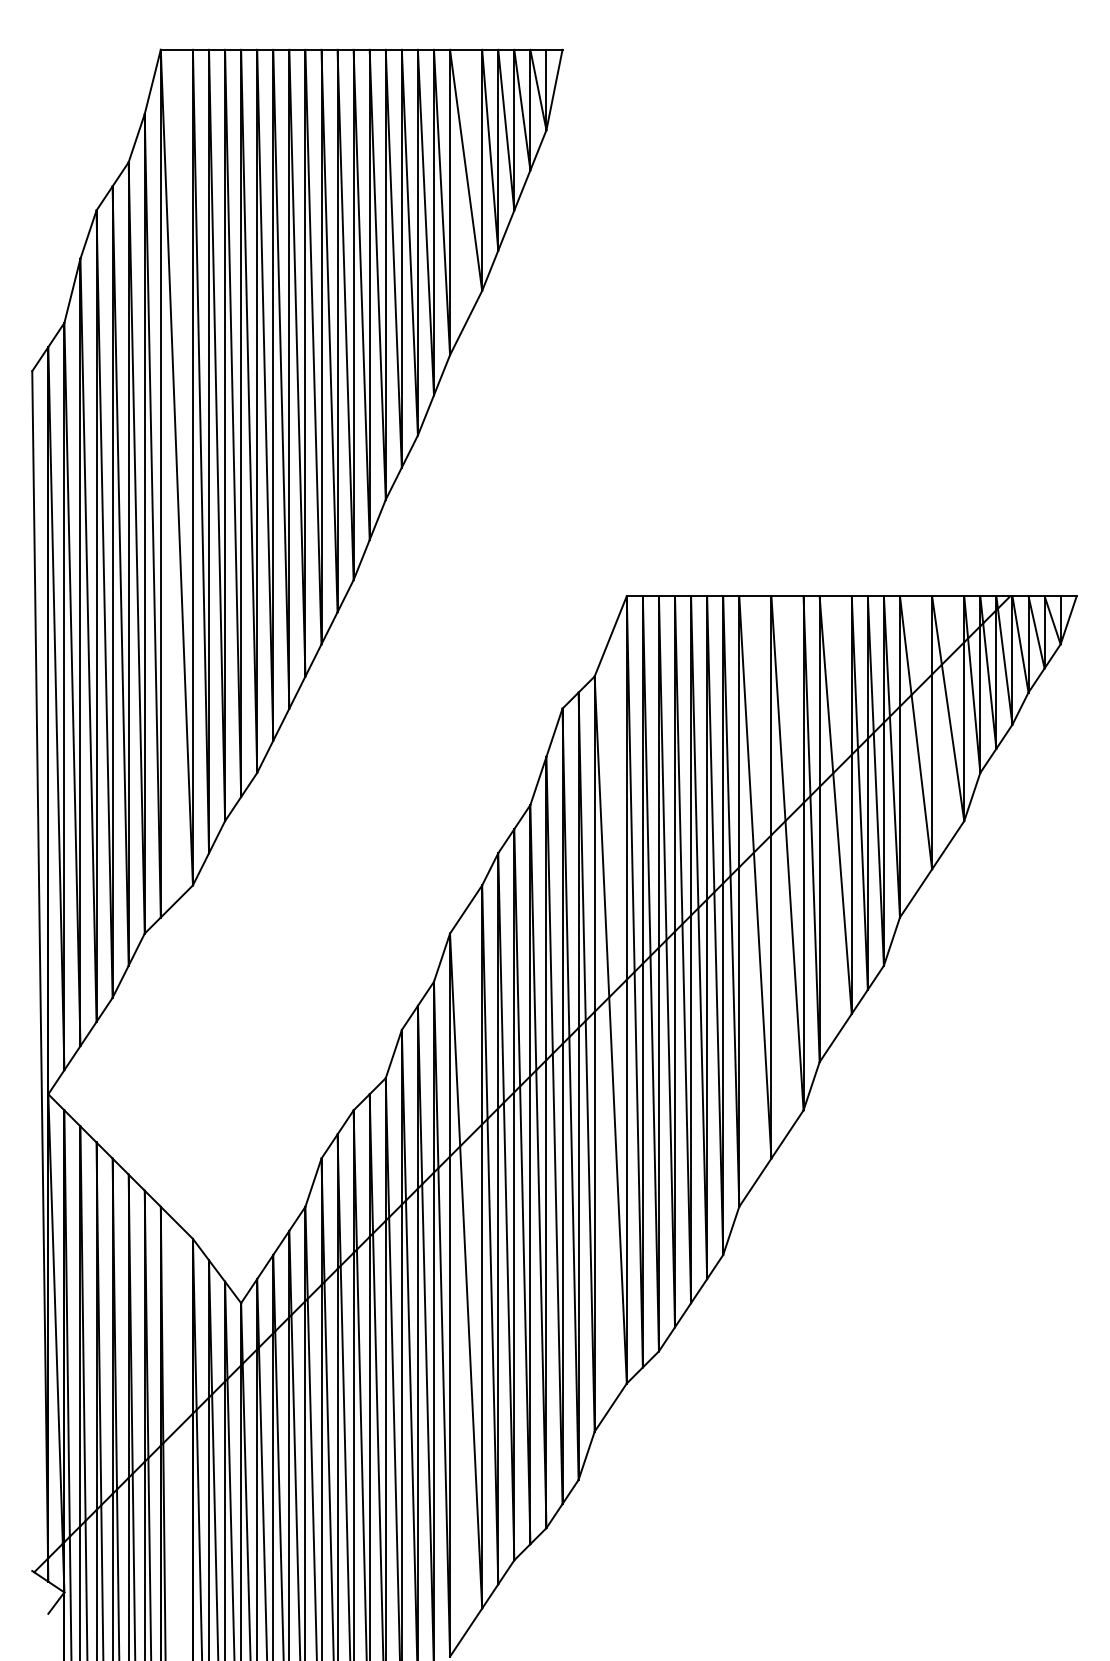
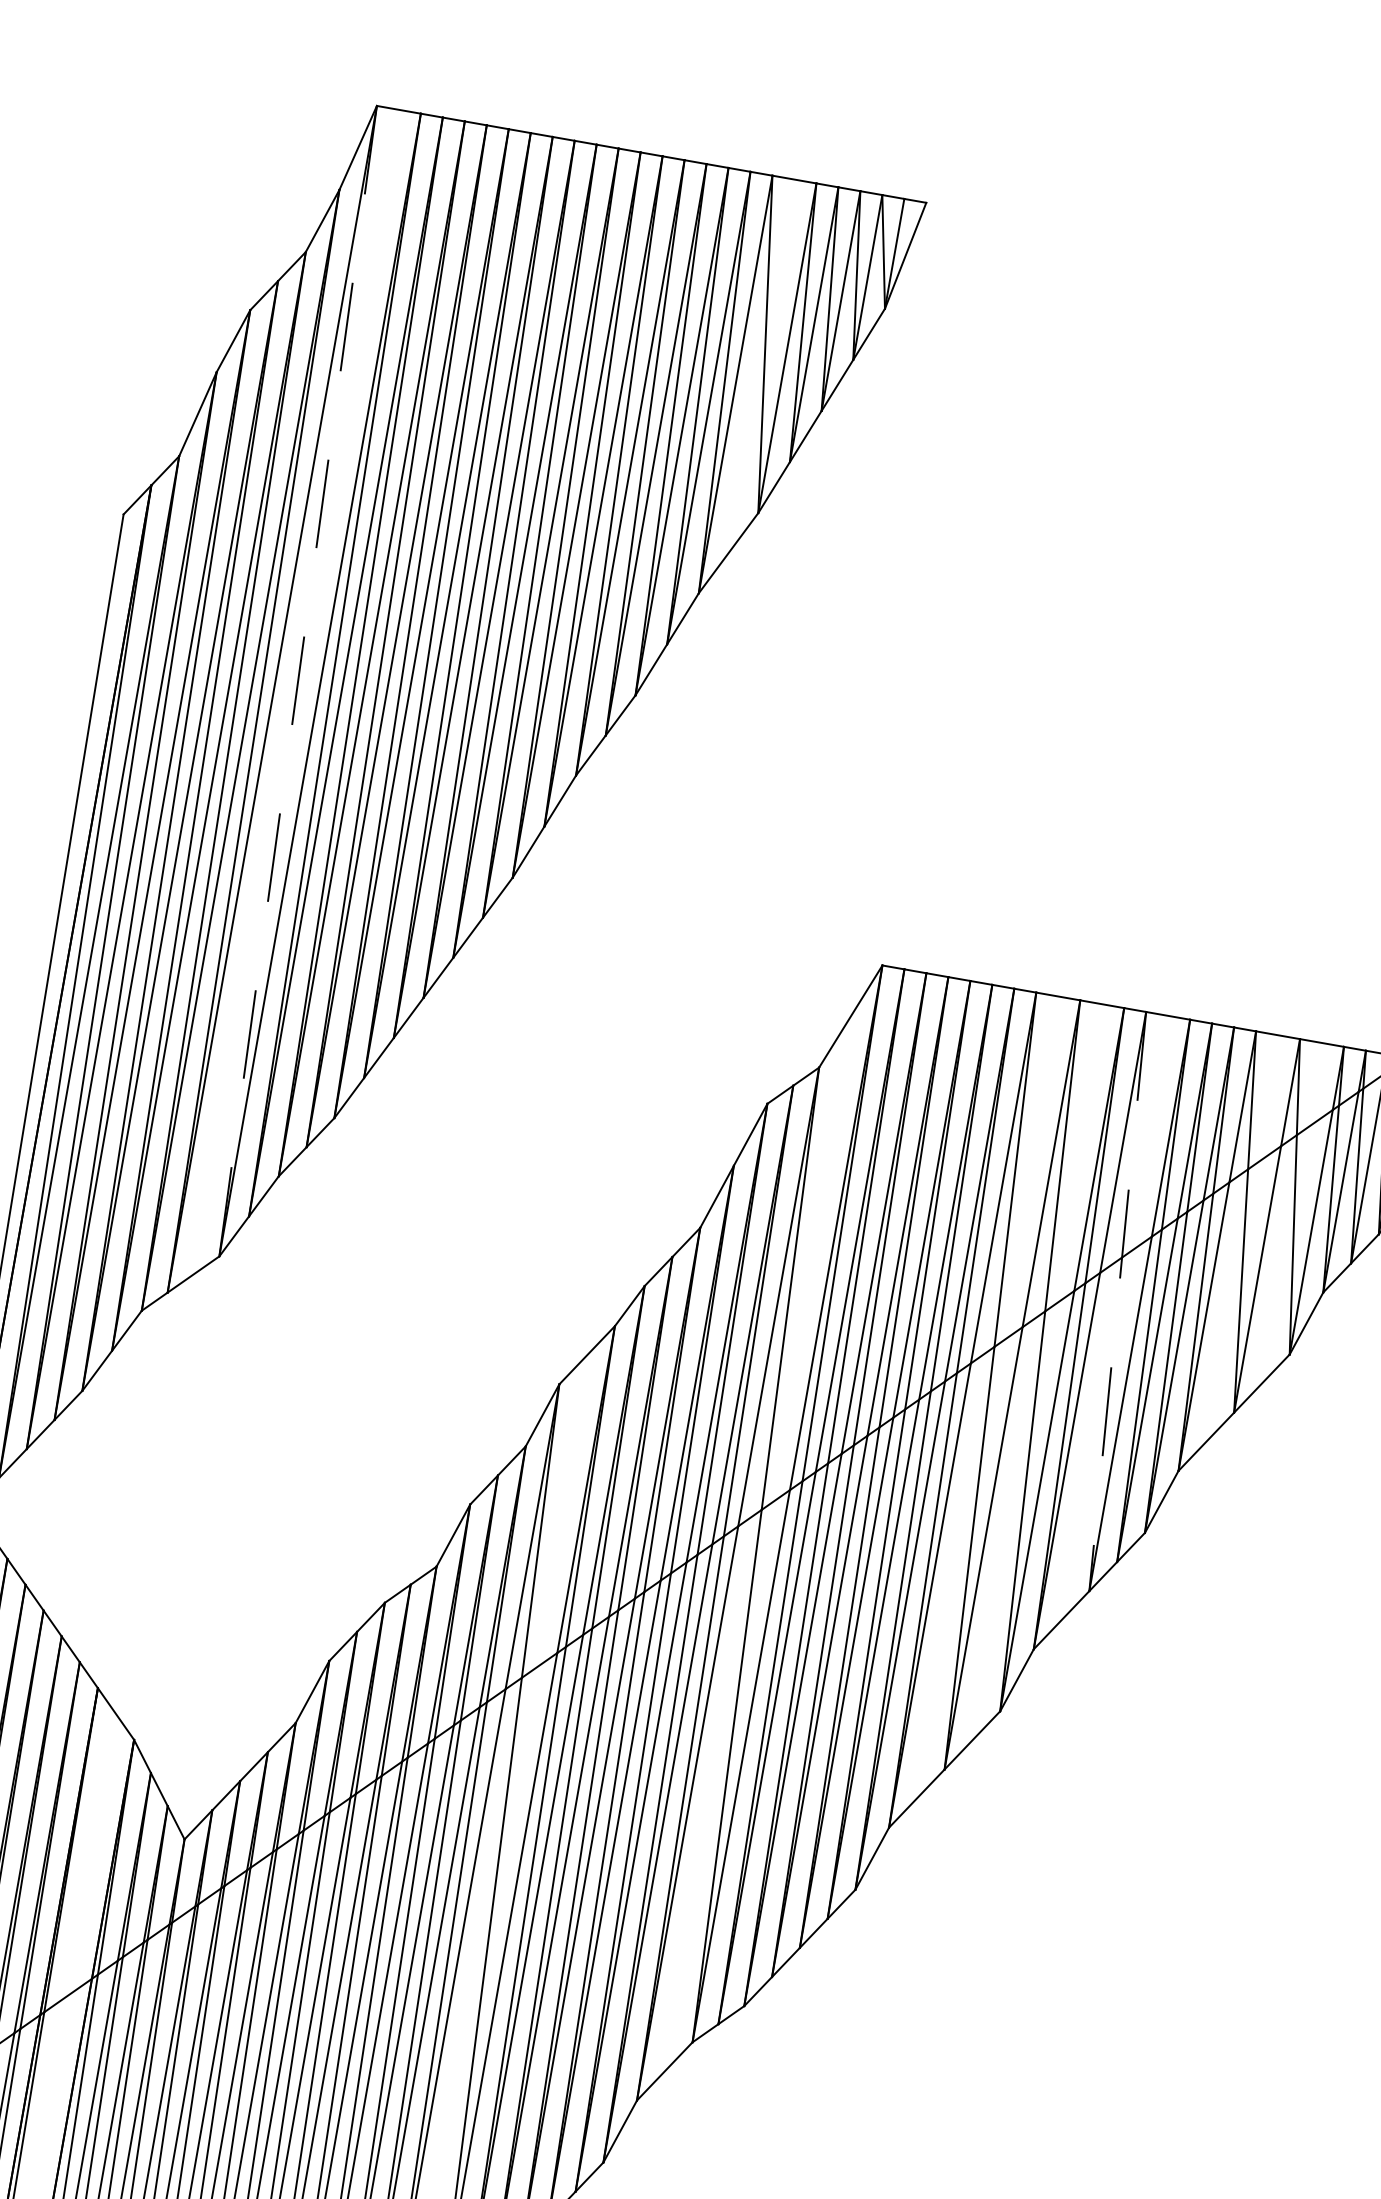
line: (176, 468) -> (297, 682), solid -> dashed
line: (835, 805) -> (1117, 1302), solid -> dashed

